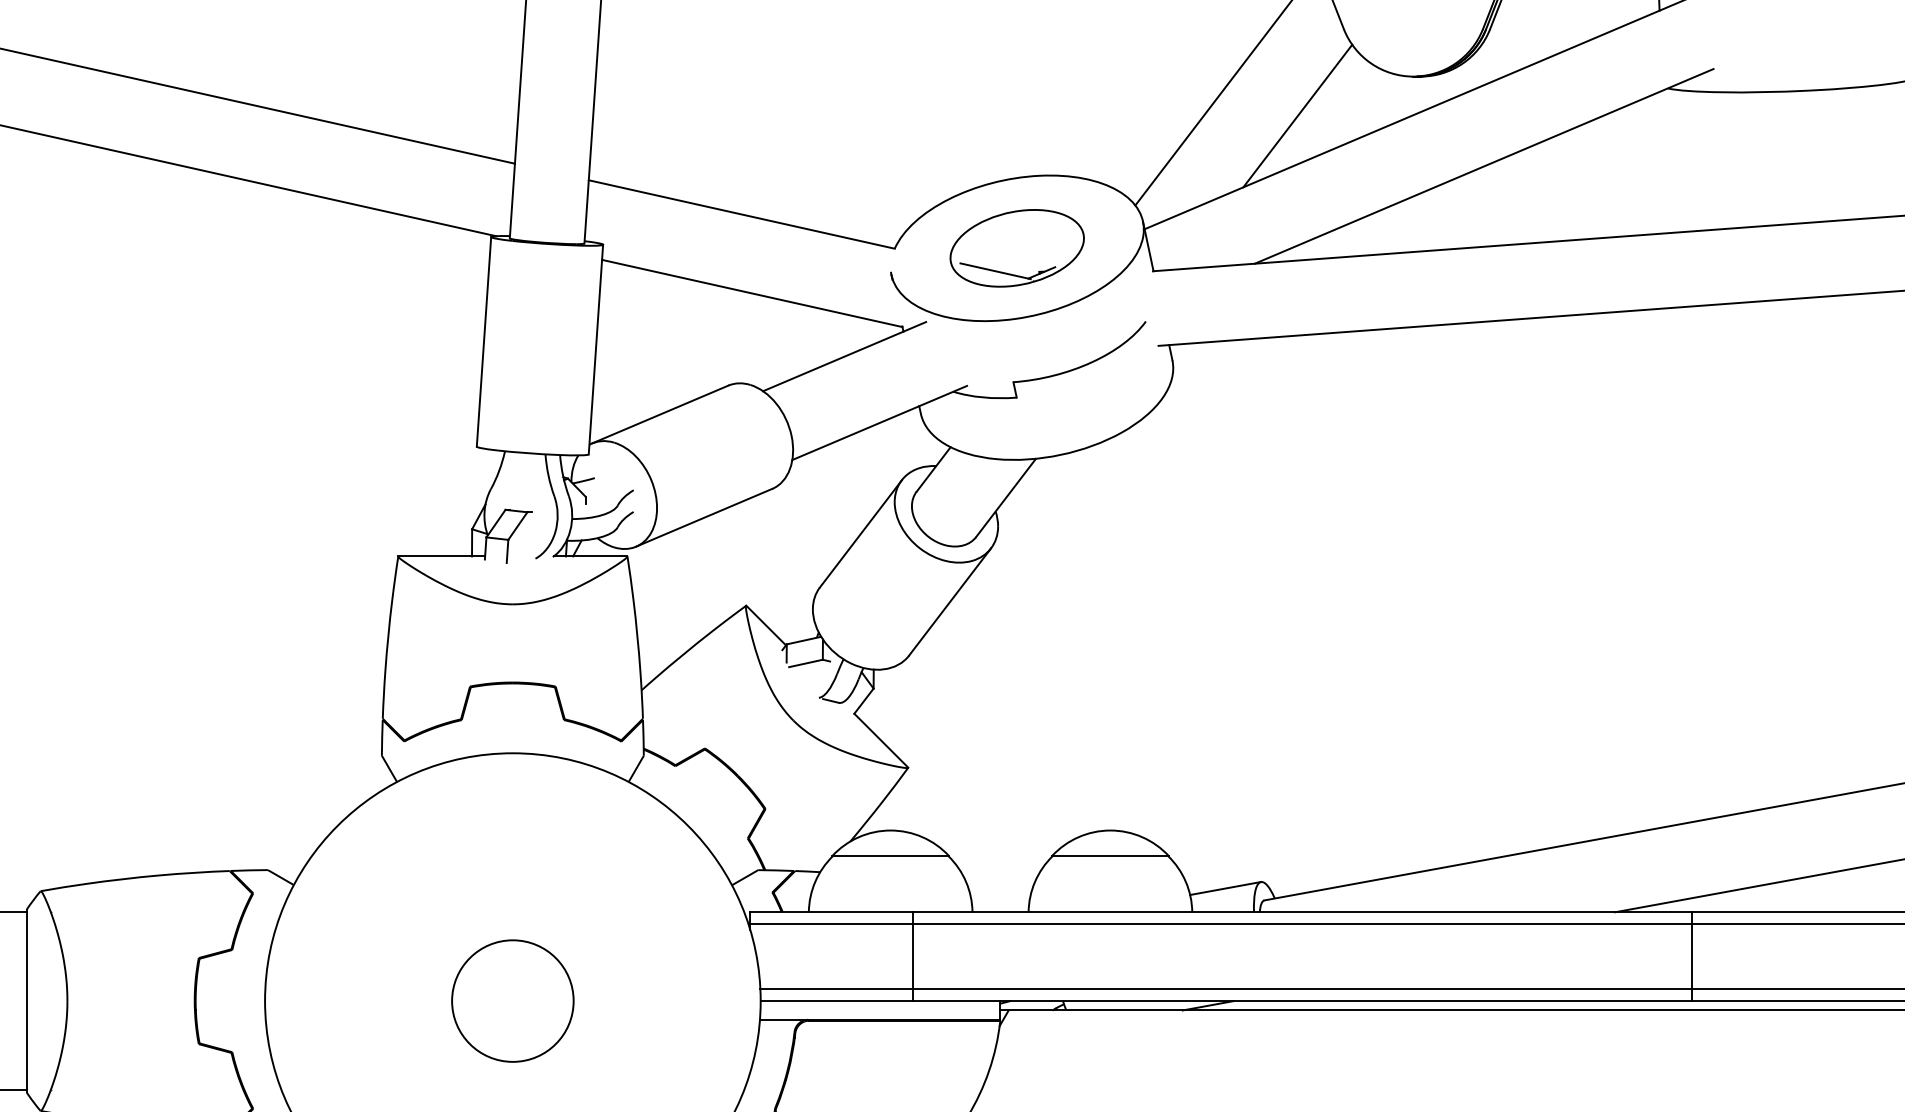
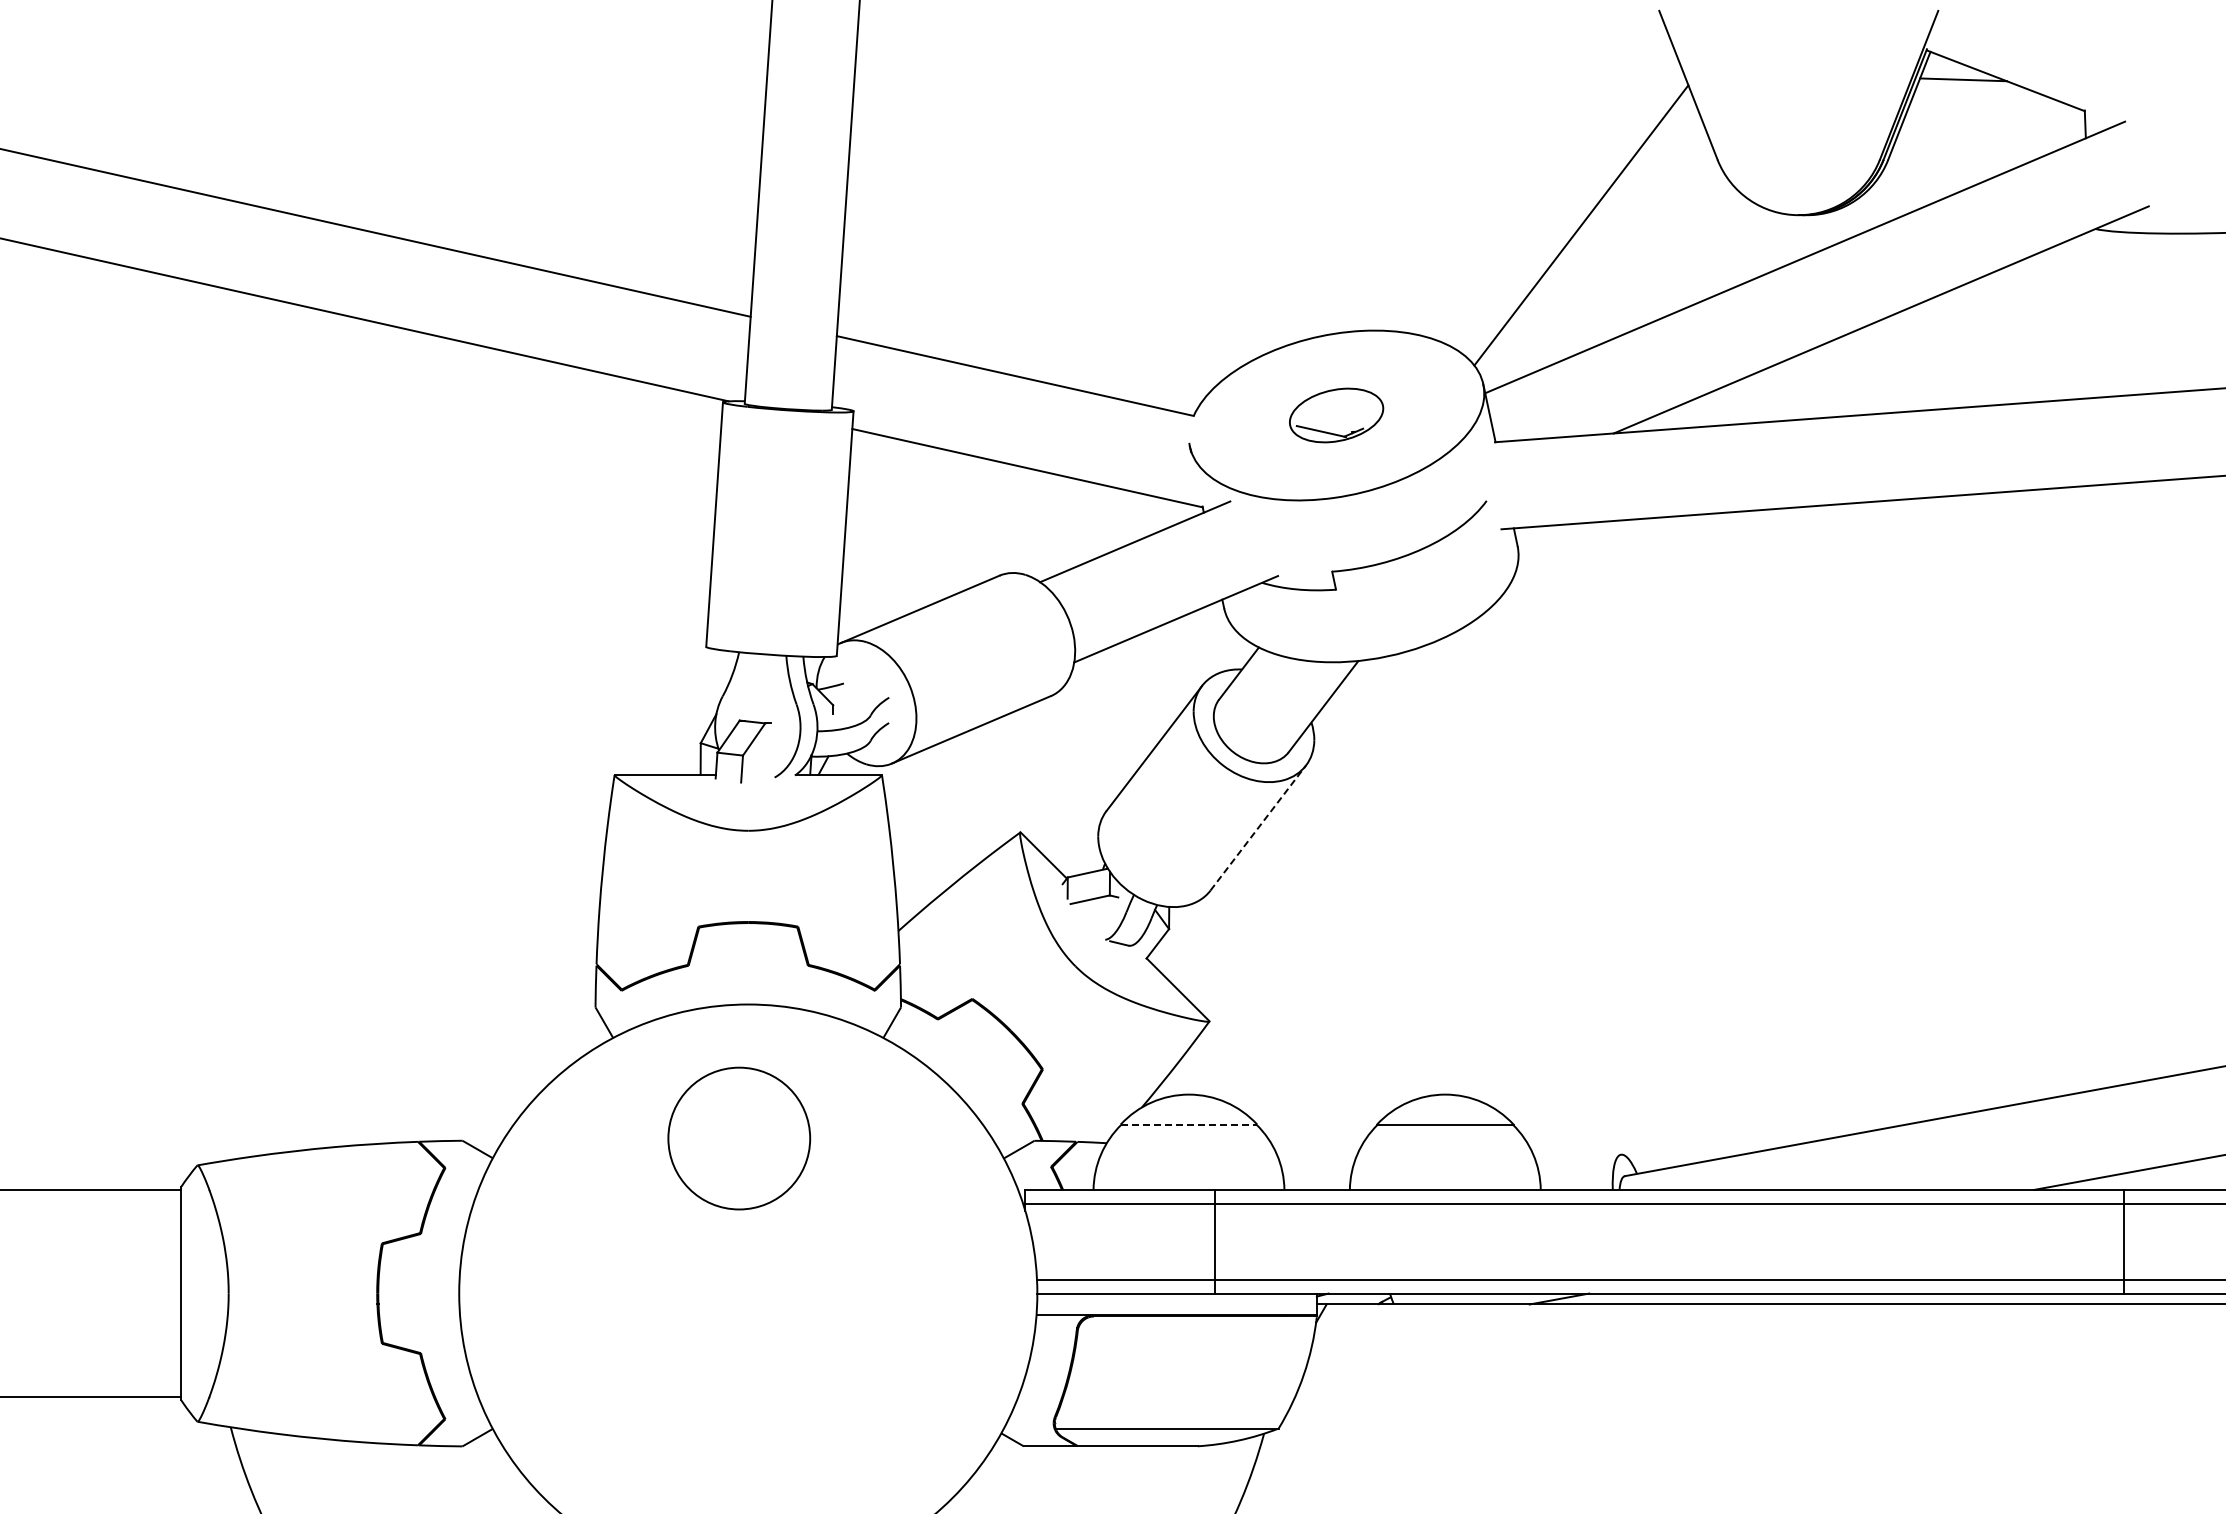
line: (1297, 116) -> (1663, 261), removed
part: (1017, 248) -> (1336, 415), size x0.6
line: (950, 602) -> (1258, 828), solid -> dashed
line: (891, 856) -> (1189, 1124), solid -> dashed
line: (1225, 887) -> (1579, 1161), removed
circle: (513, 1001) -> (739, 1138), moved

